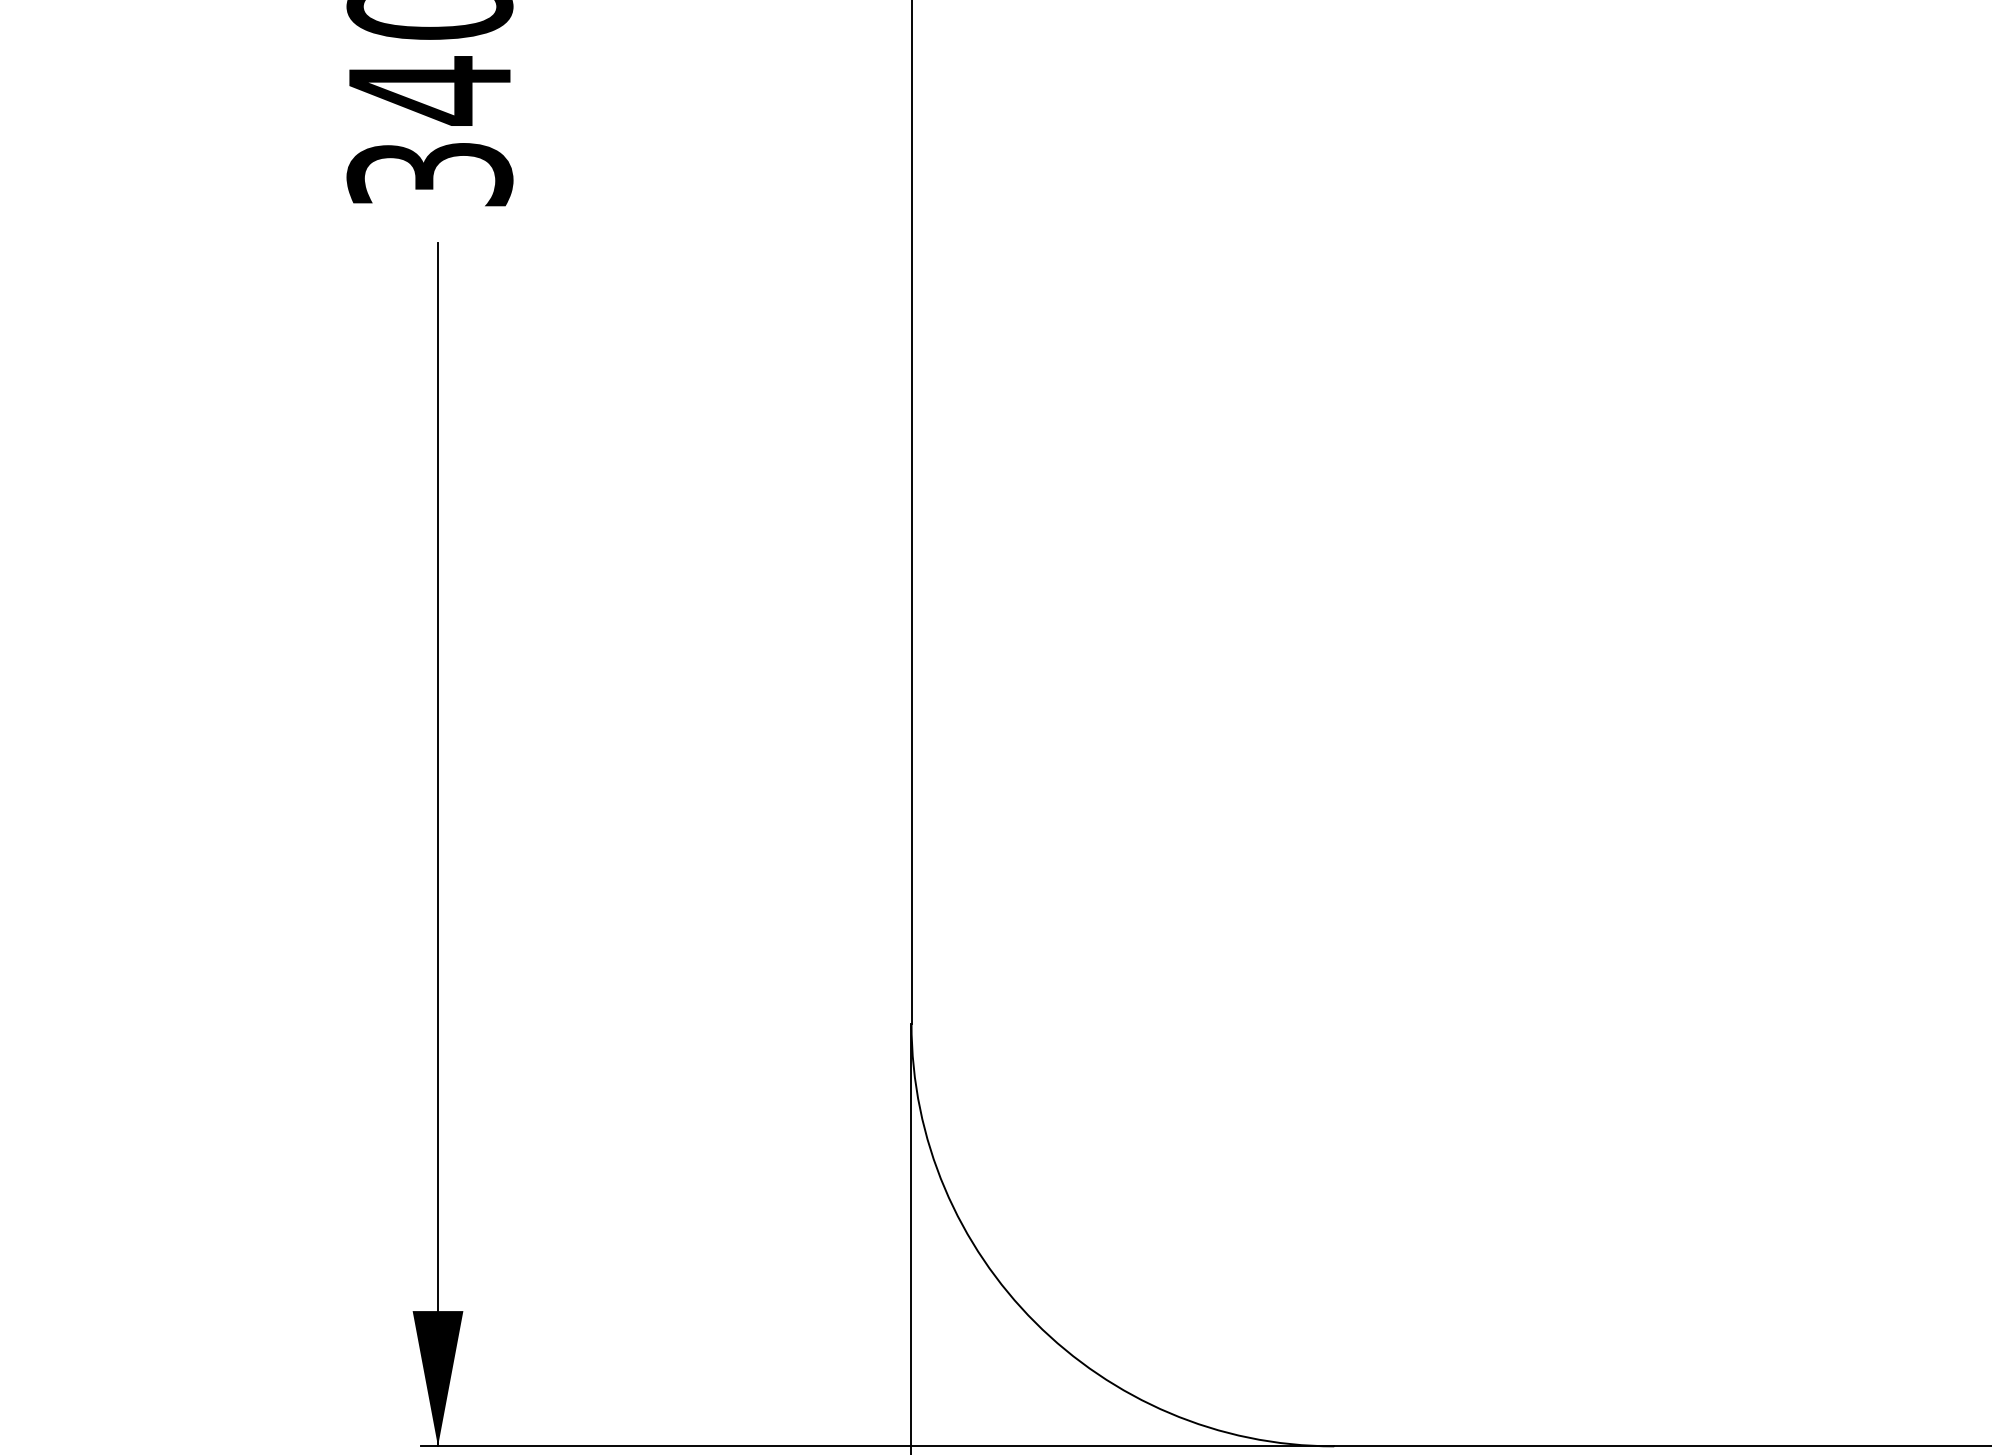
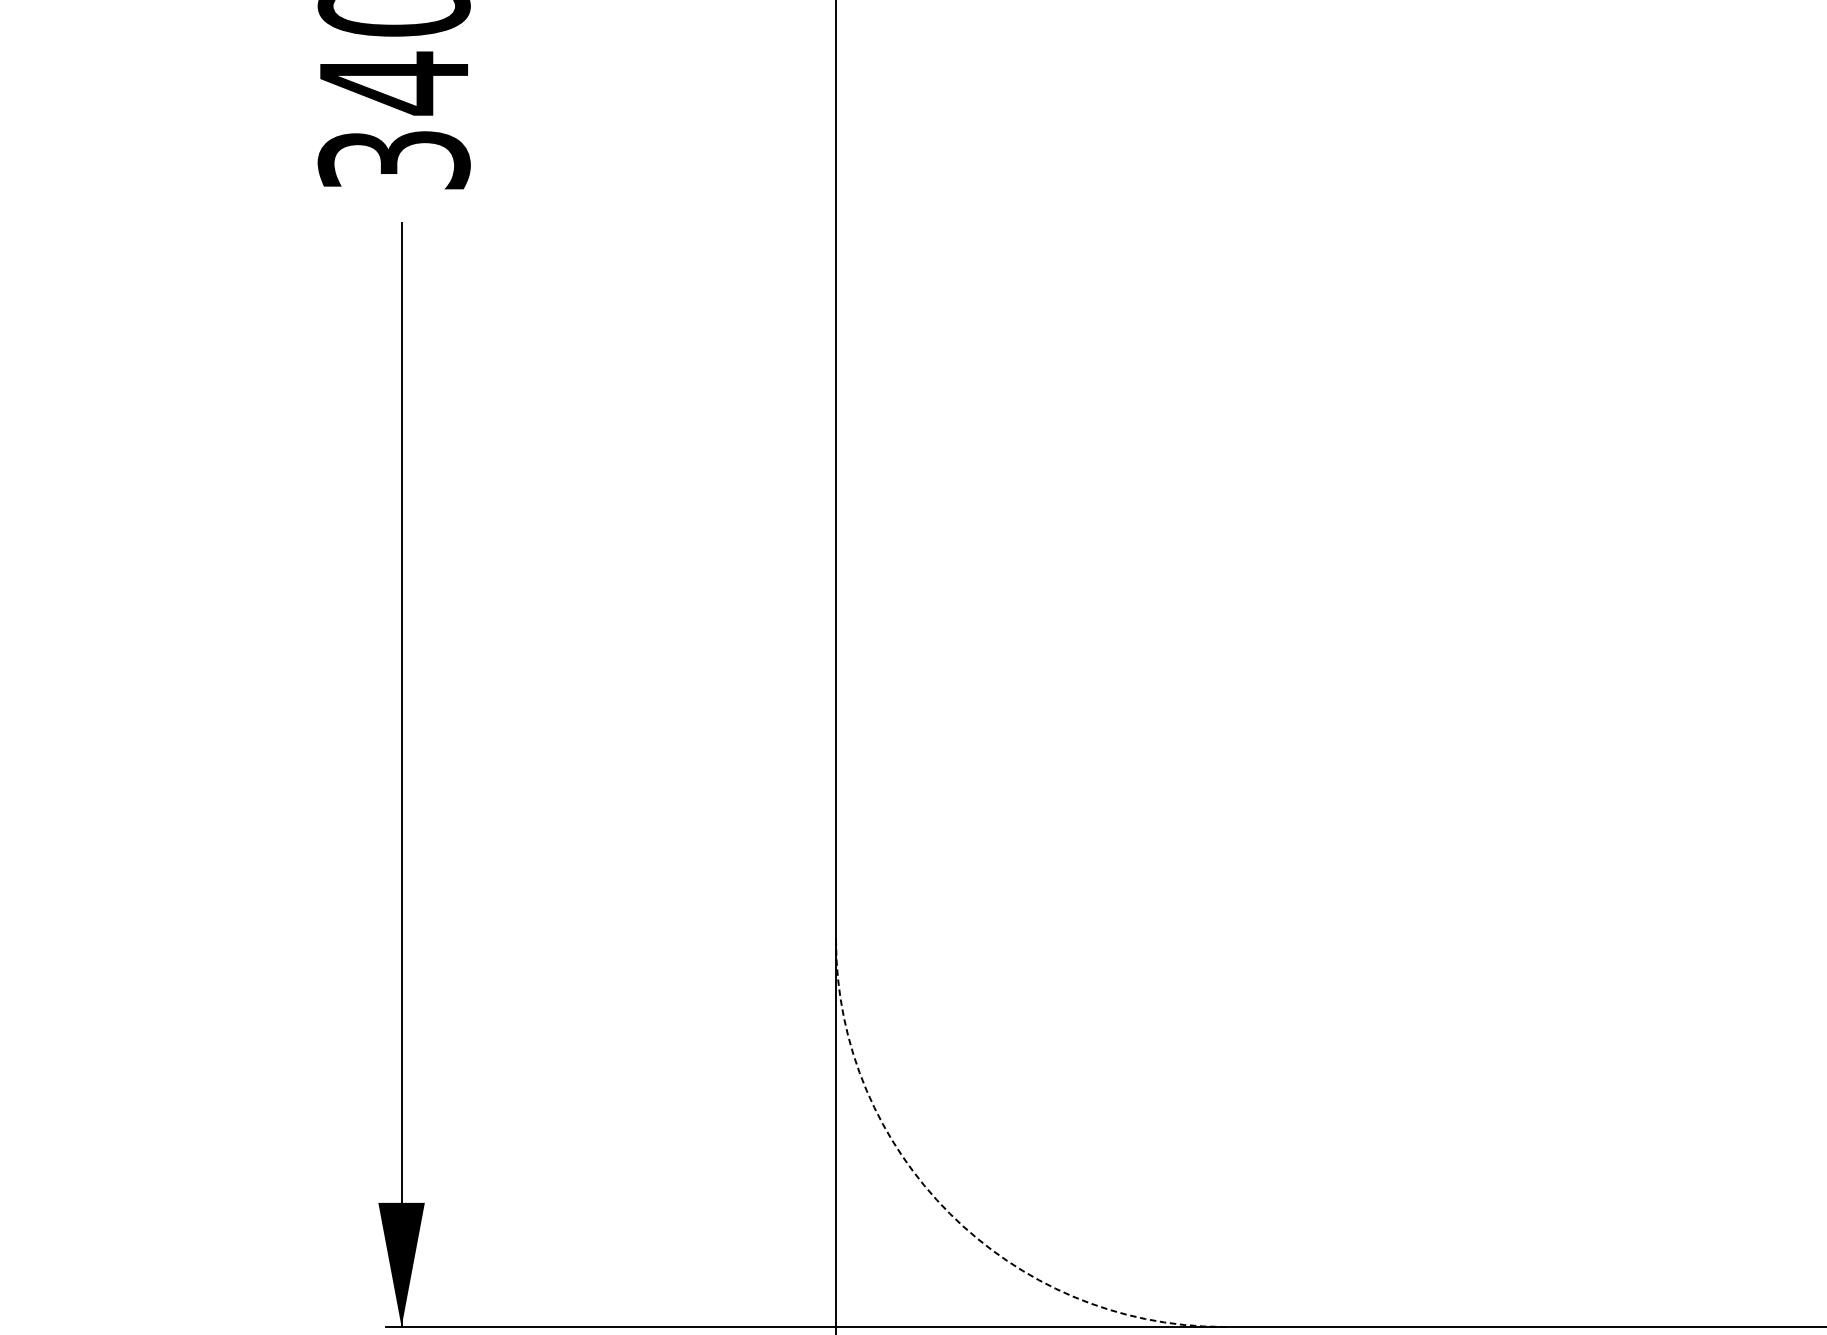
arc: (1035, 1322) -> (949, 1213), solid -> dashed

